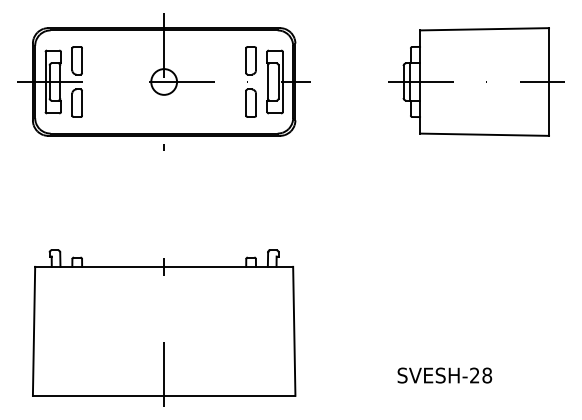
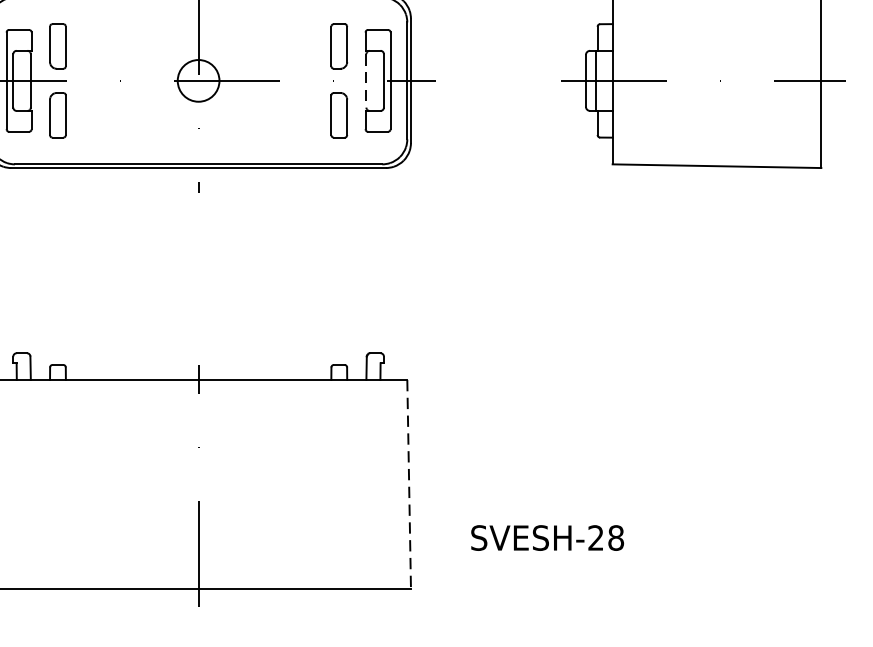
line: (267, 82) -> (365, 81), solid -> dashed
line: (294, 331) -> (409, 484), solid -> dashed
text: (444, 375) -> (547, 537), moved

